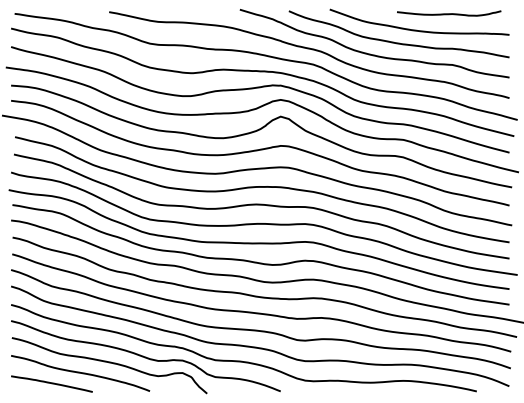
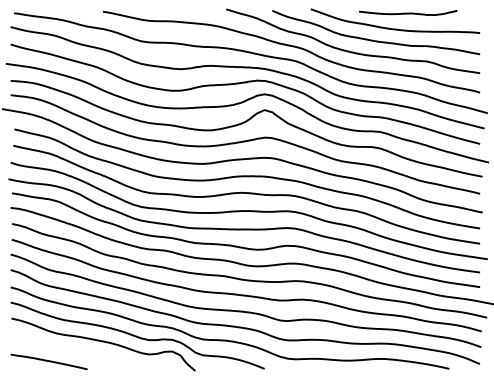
curve: (449, 13) -> (408, 12), moved
curve: (80, 373) -> (76, 351), removed

